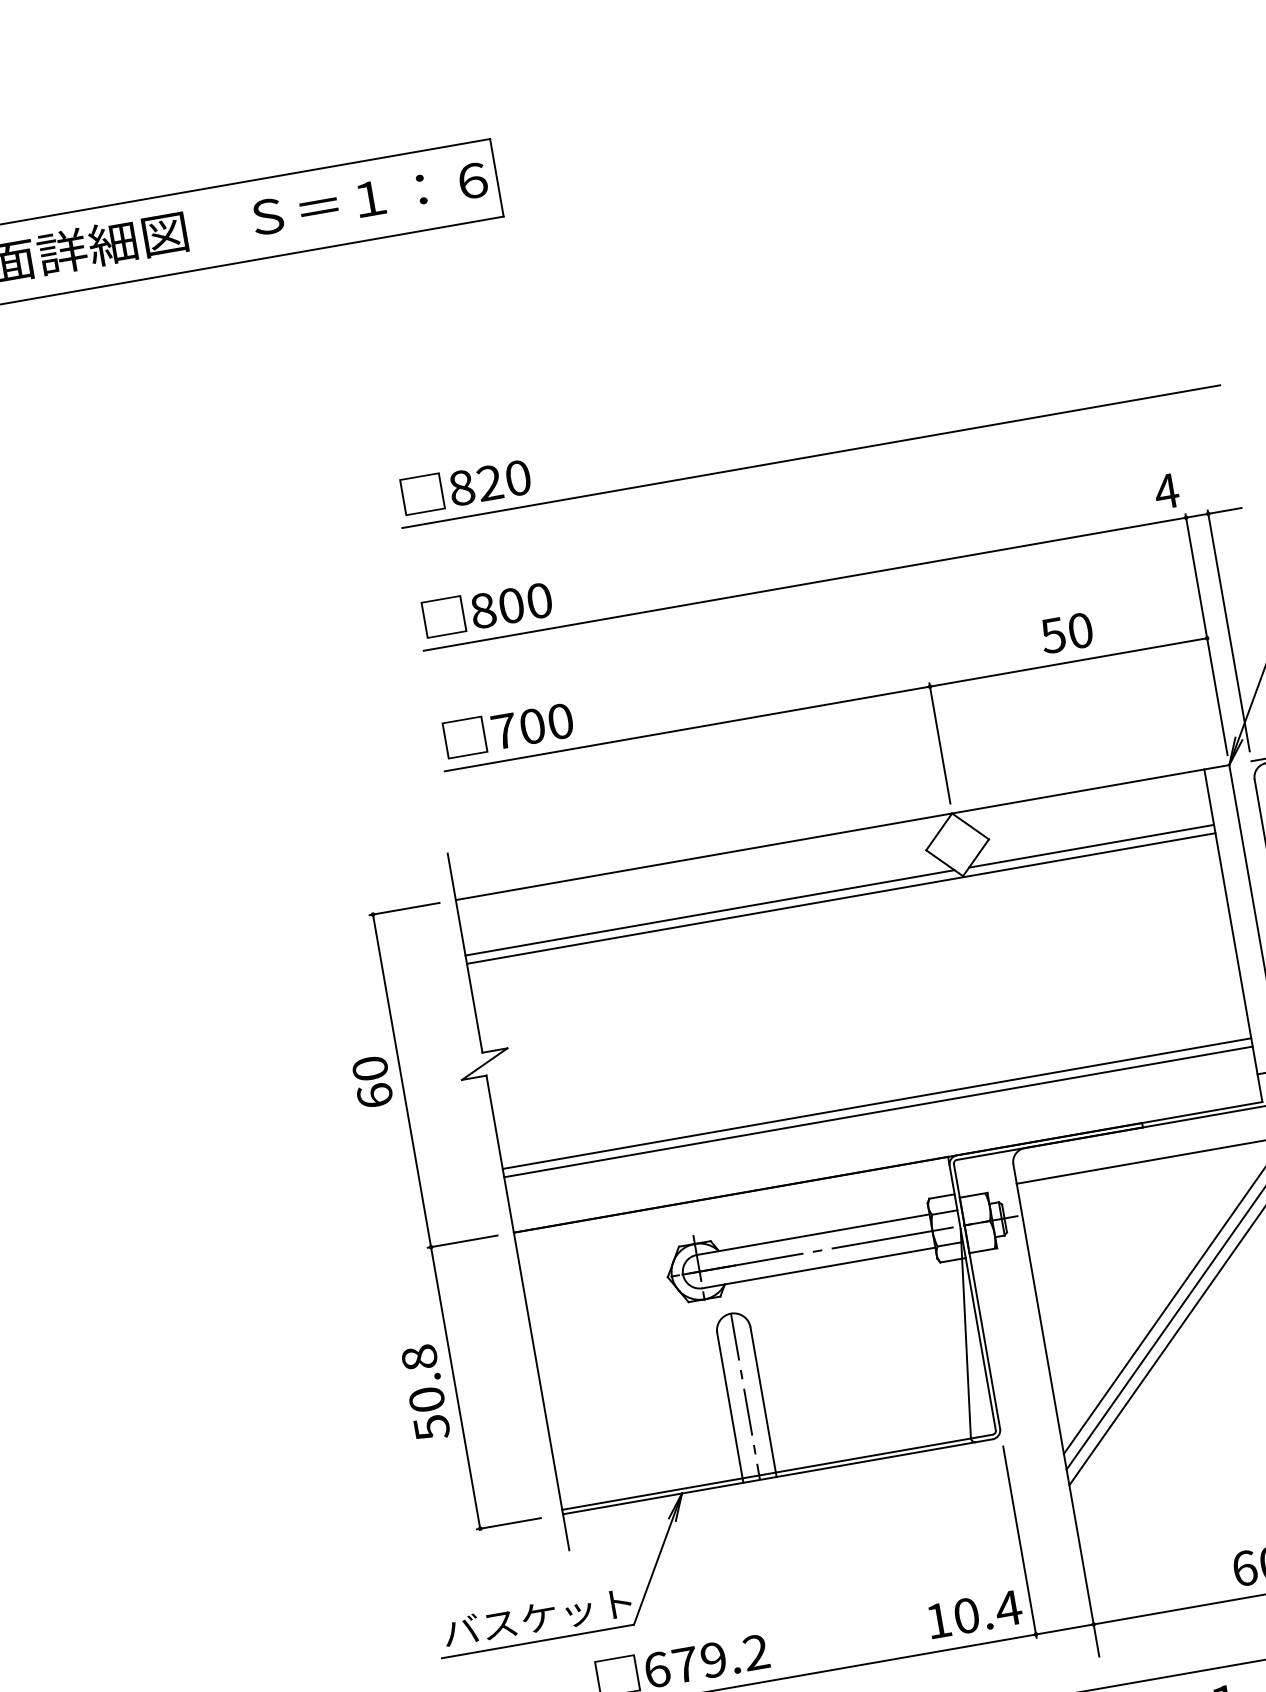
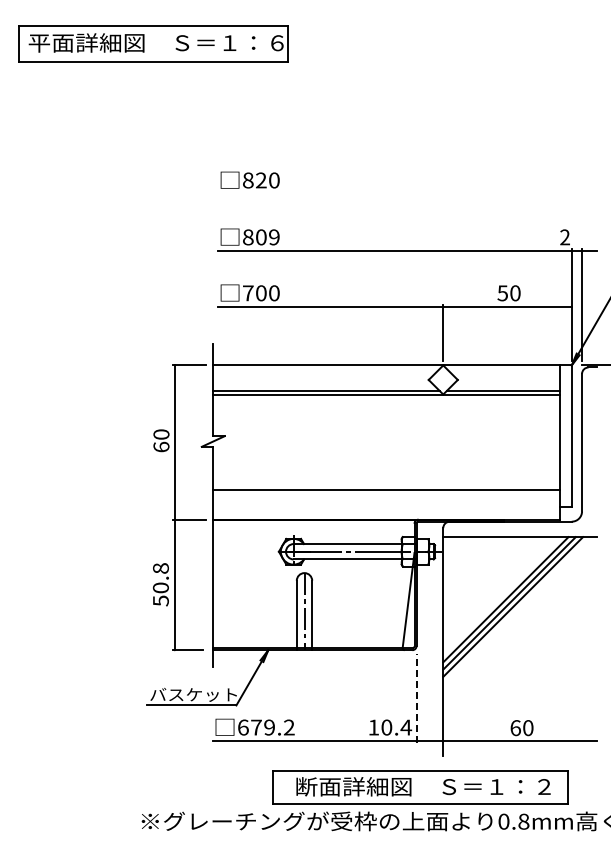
line: (810, 456) -> (407, 193), removed
text: (1165, 491) -> (564, 237), 4 -> 2
text: (539, 601) -> (274, 237), 800 -> 809
line: (877, 1111) -> (386, 493), removed
line: (1019, 1541) -> (416, 698), solid -> dashed

